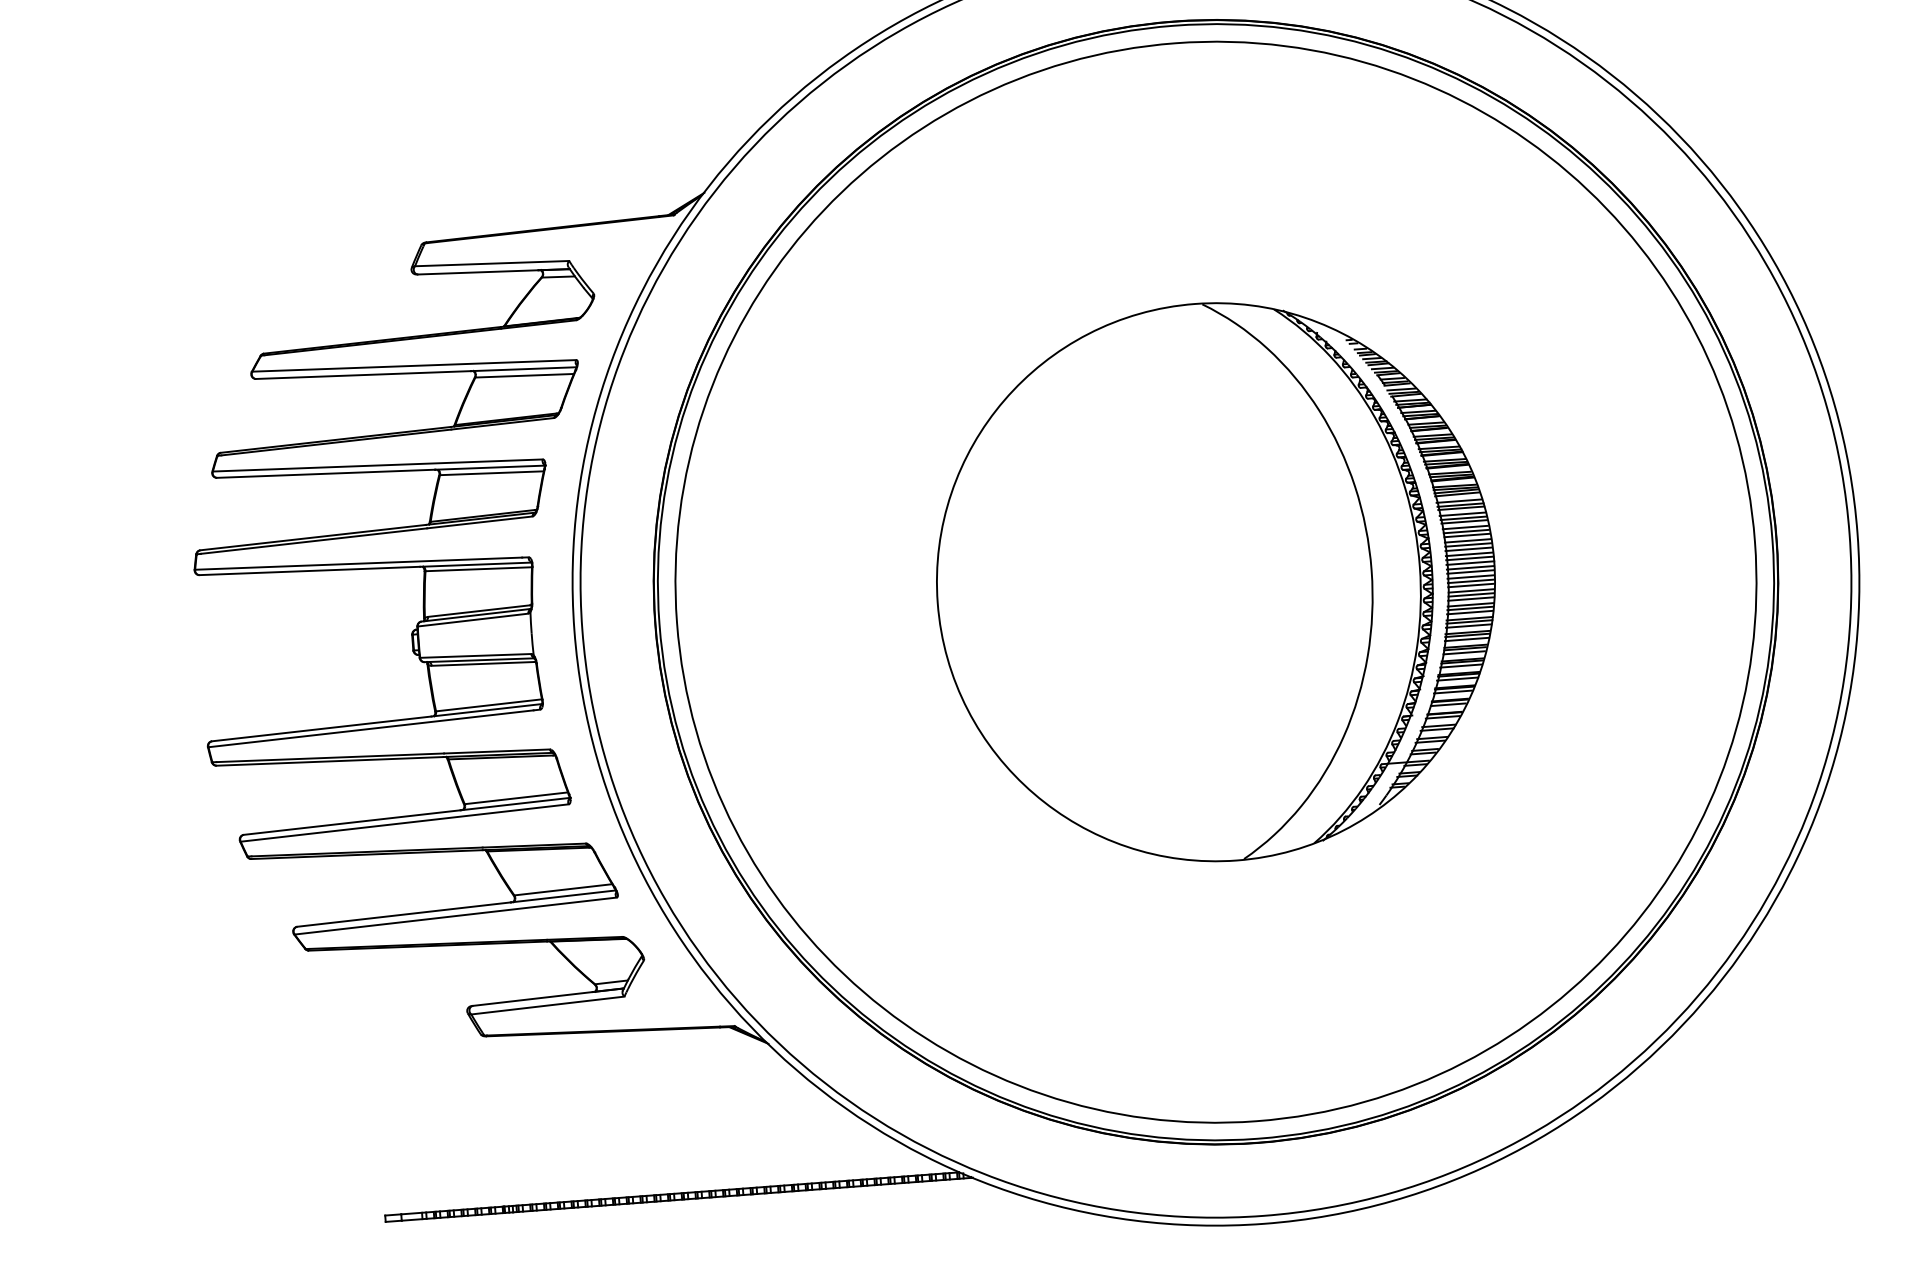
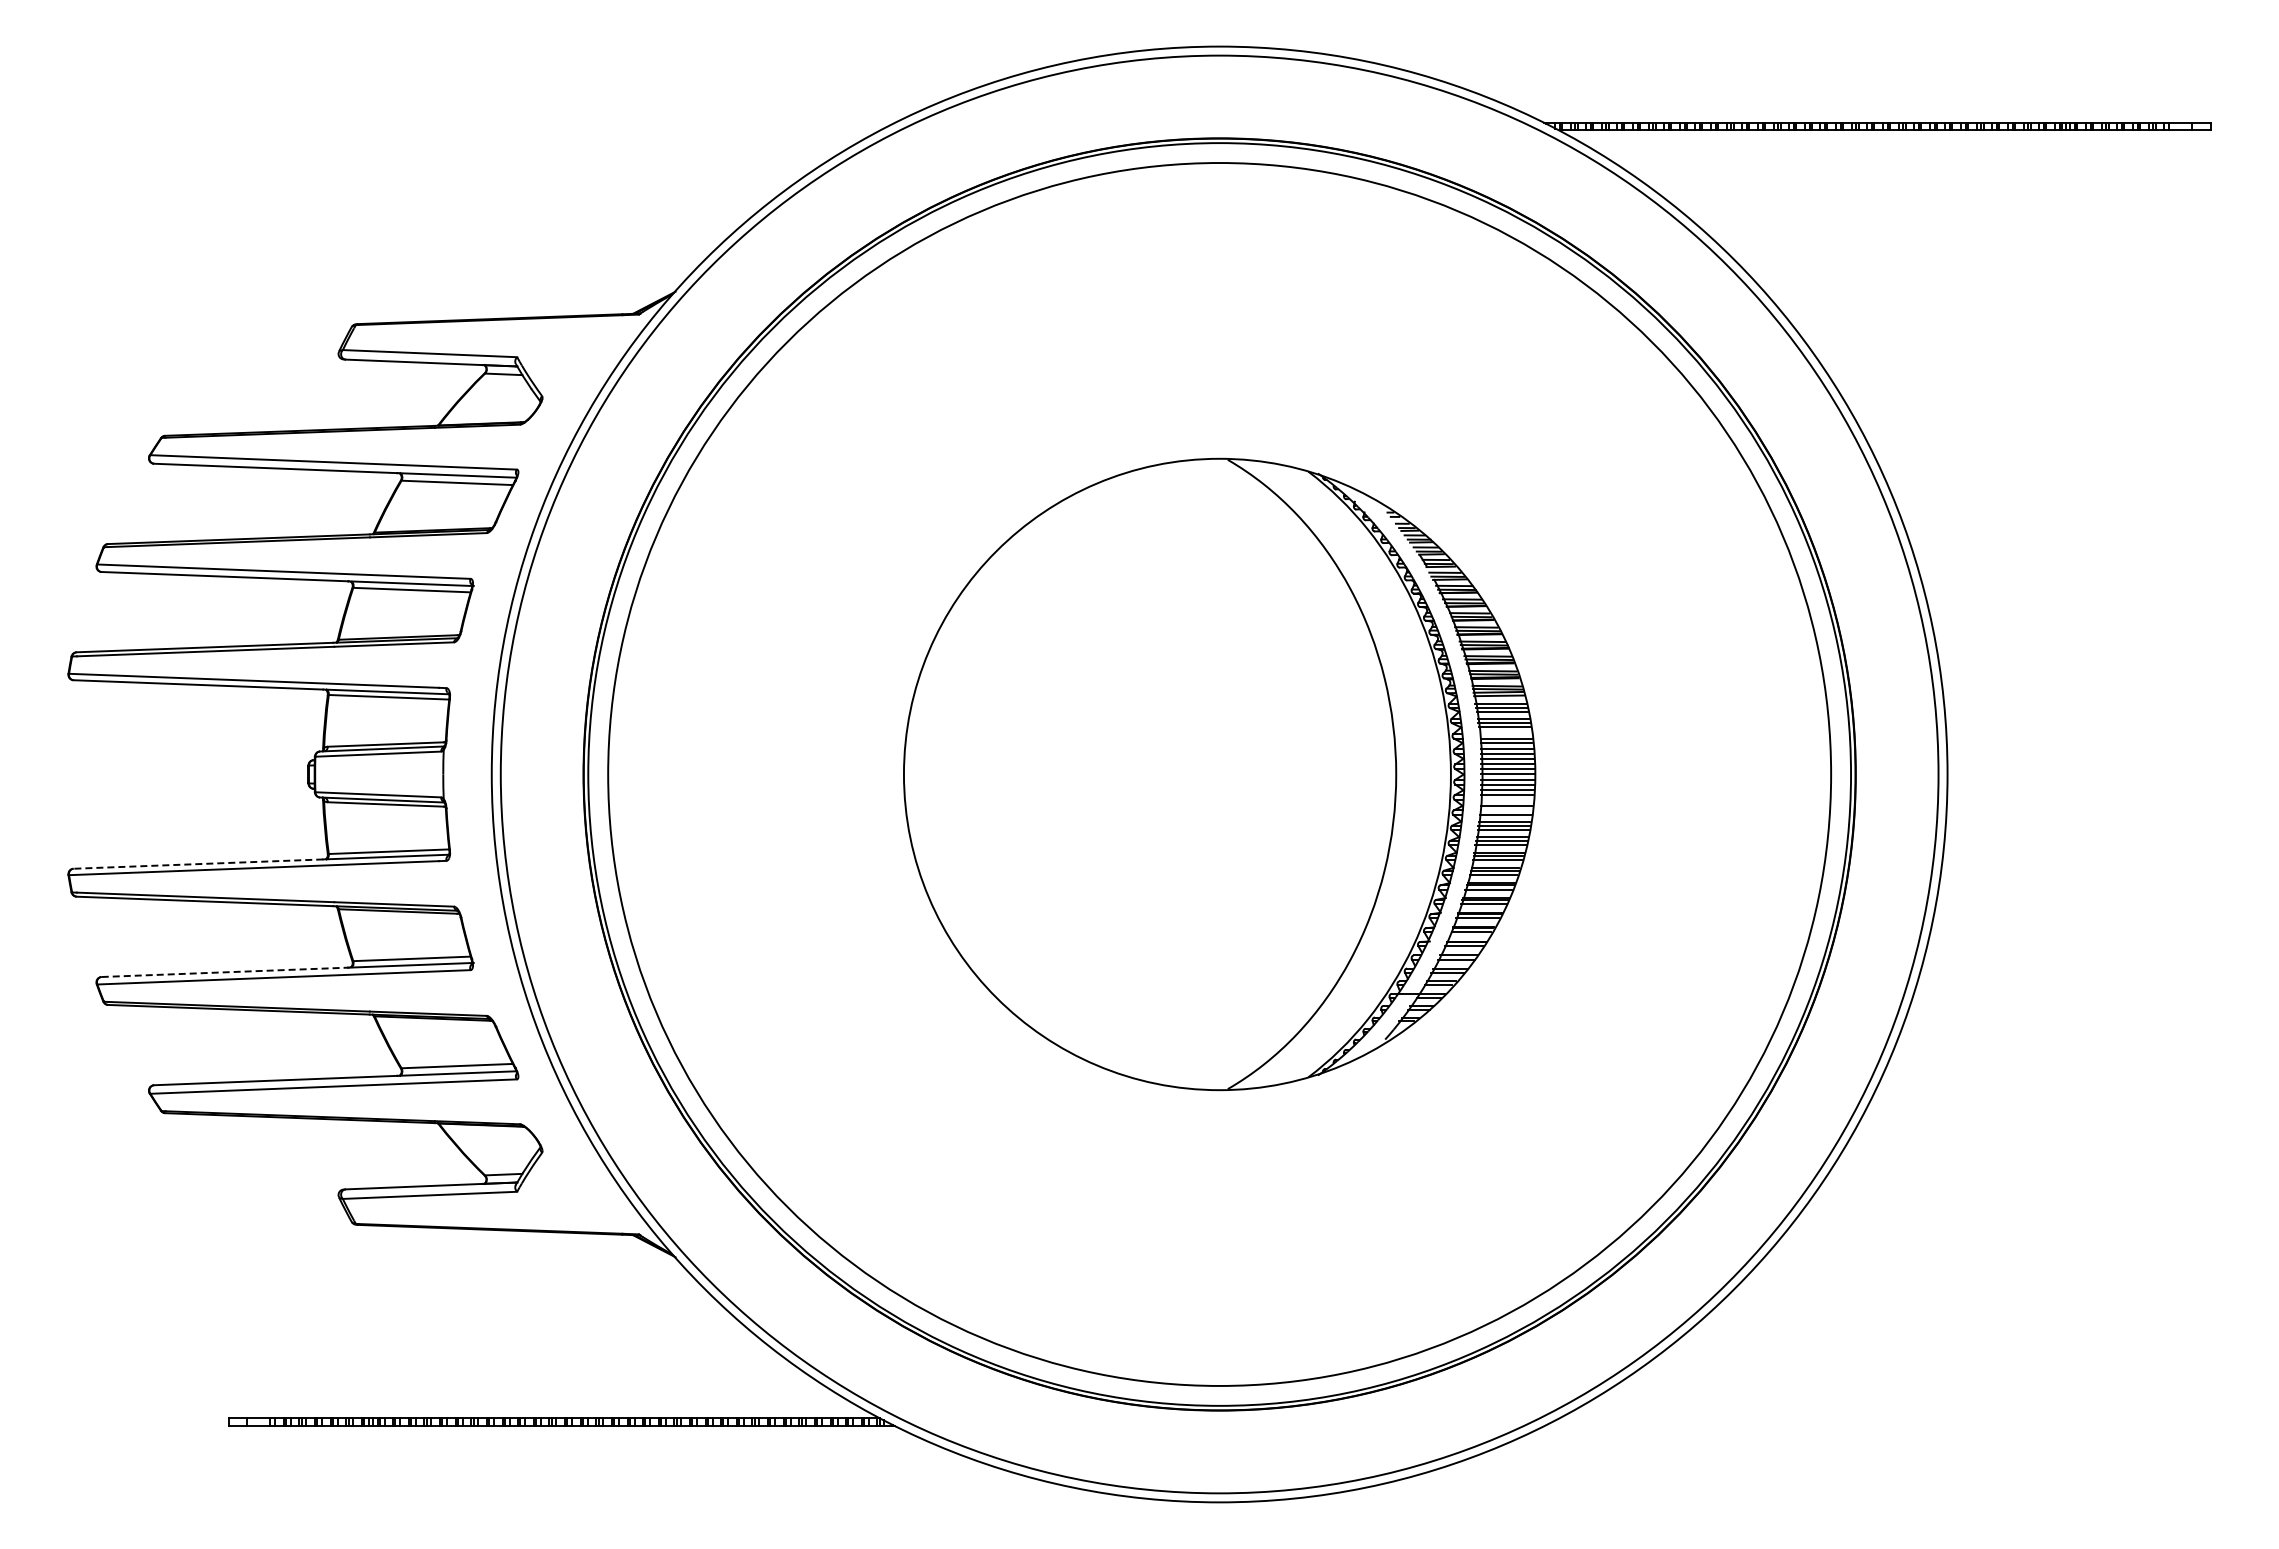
line: (1465, 527) -> (1505, 733), removed
line: (1470, 585) -> (1506, 799), removed
line: (1470, 595) -> (1505, 810), removed
line: (321, 729) -> (198, 864), solid -> dashed
line: (352, 822) -> (225, 972), solid -> dashed

